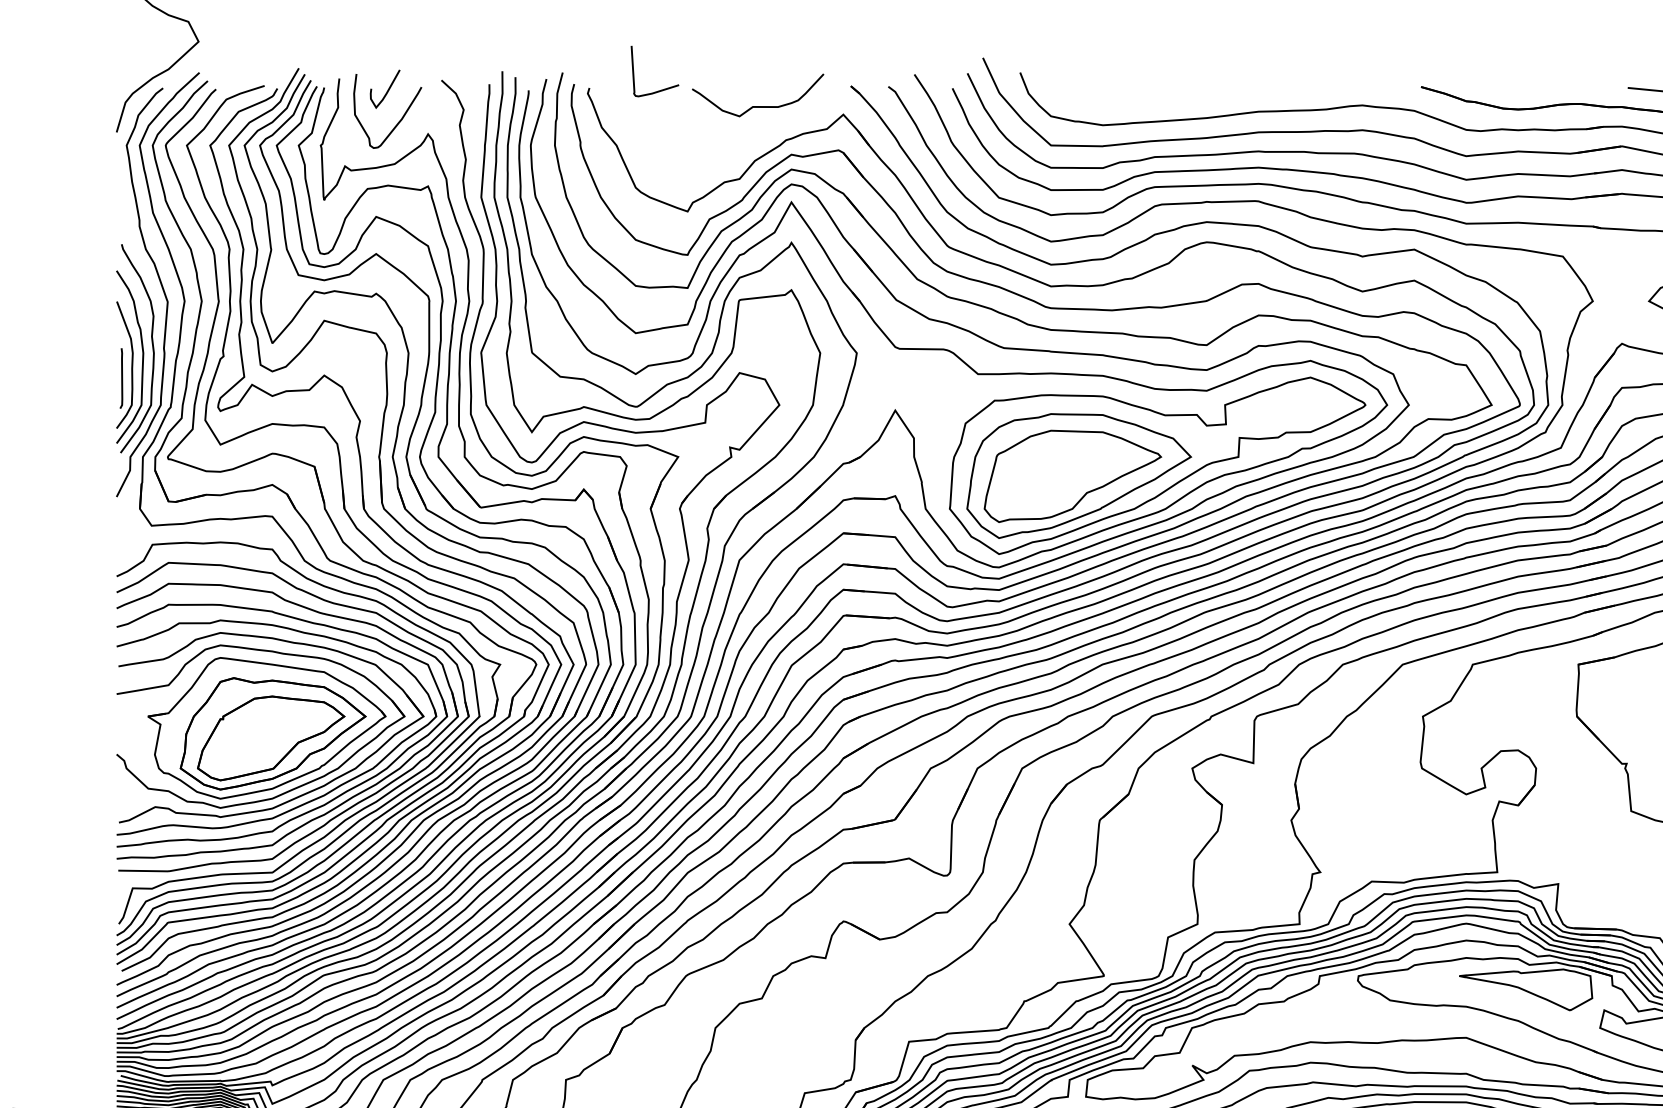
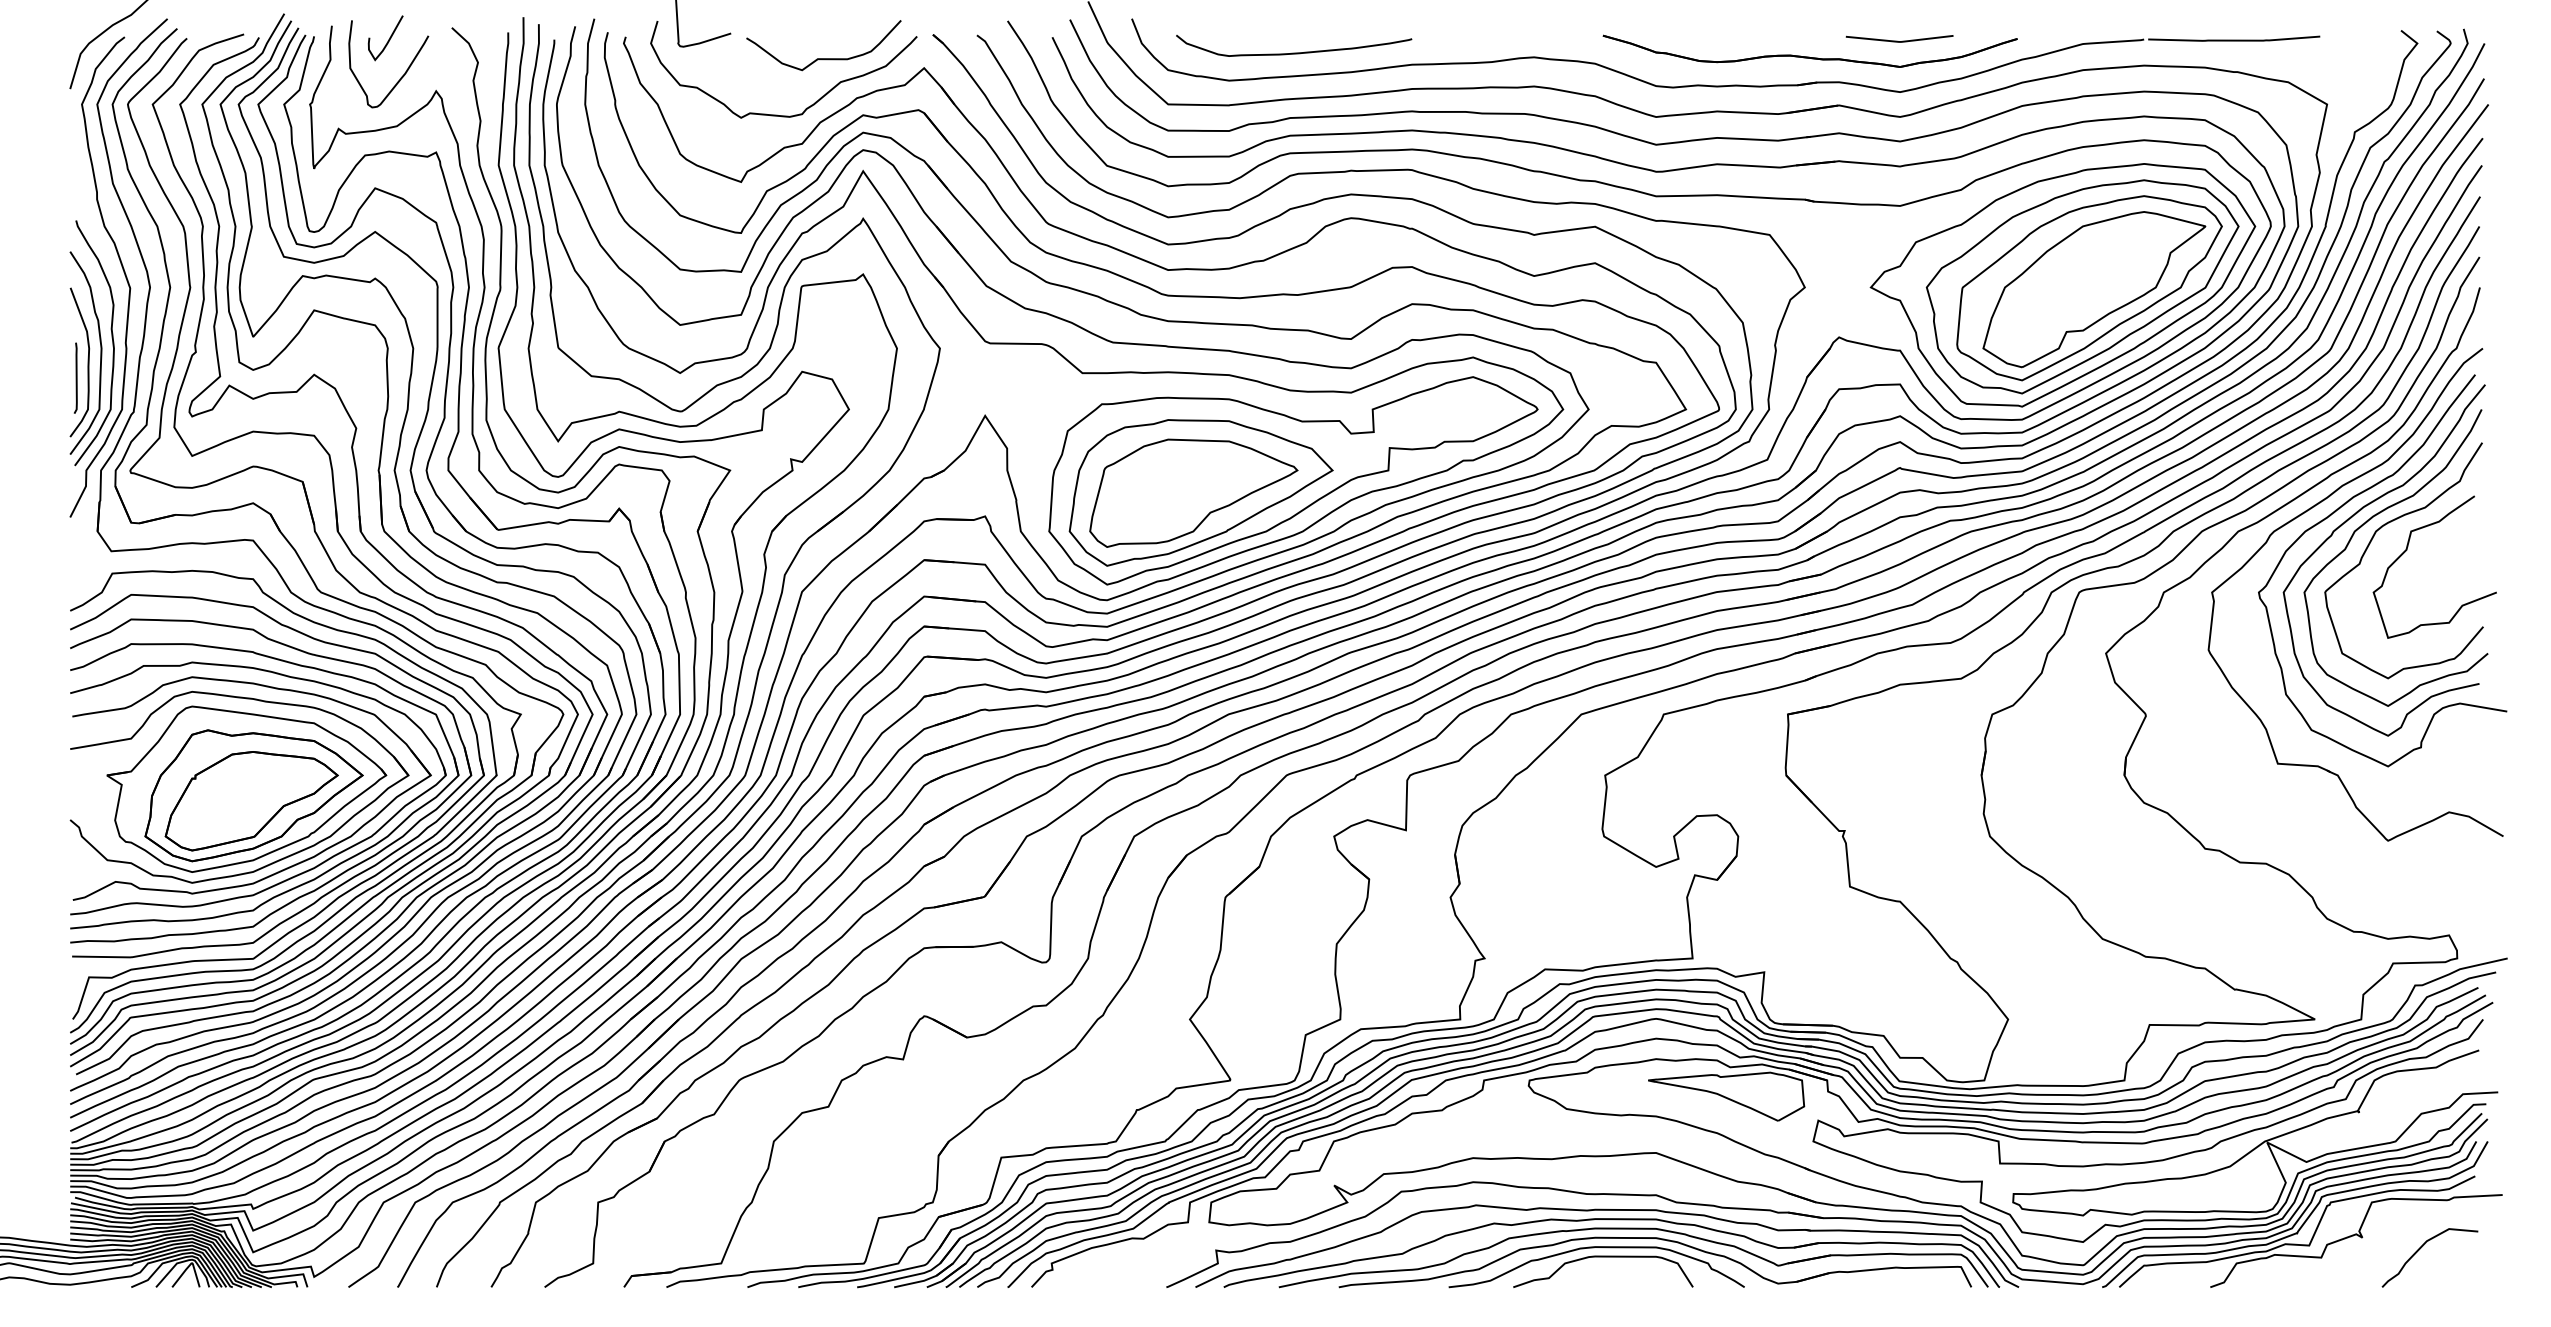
curve: (1158, 101) -> (1294, 52), added
curve: (743, 148) -> (806, 107), added

